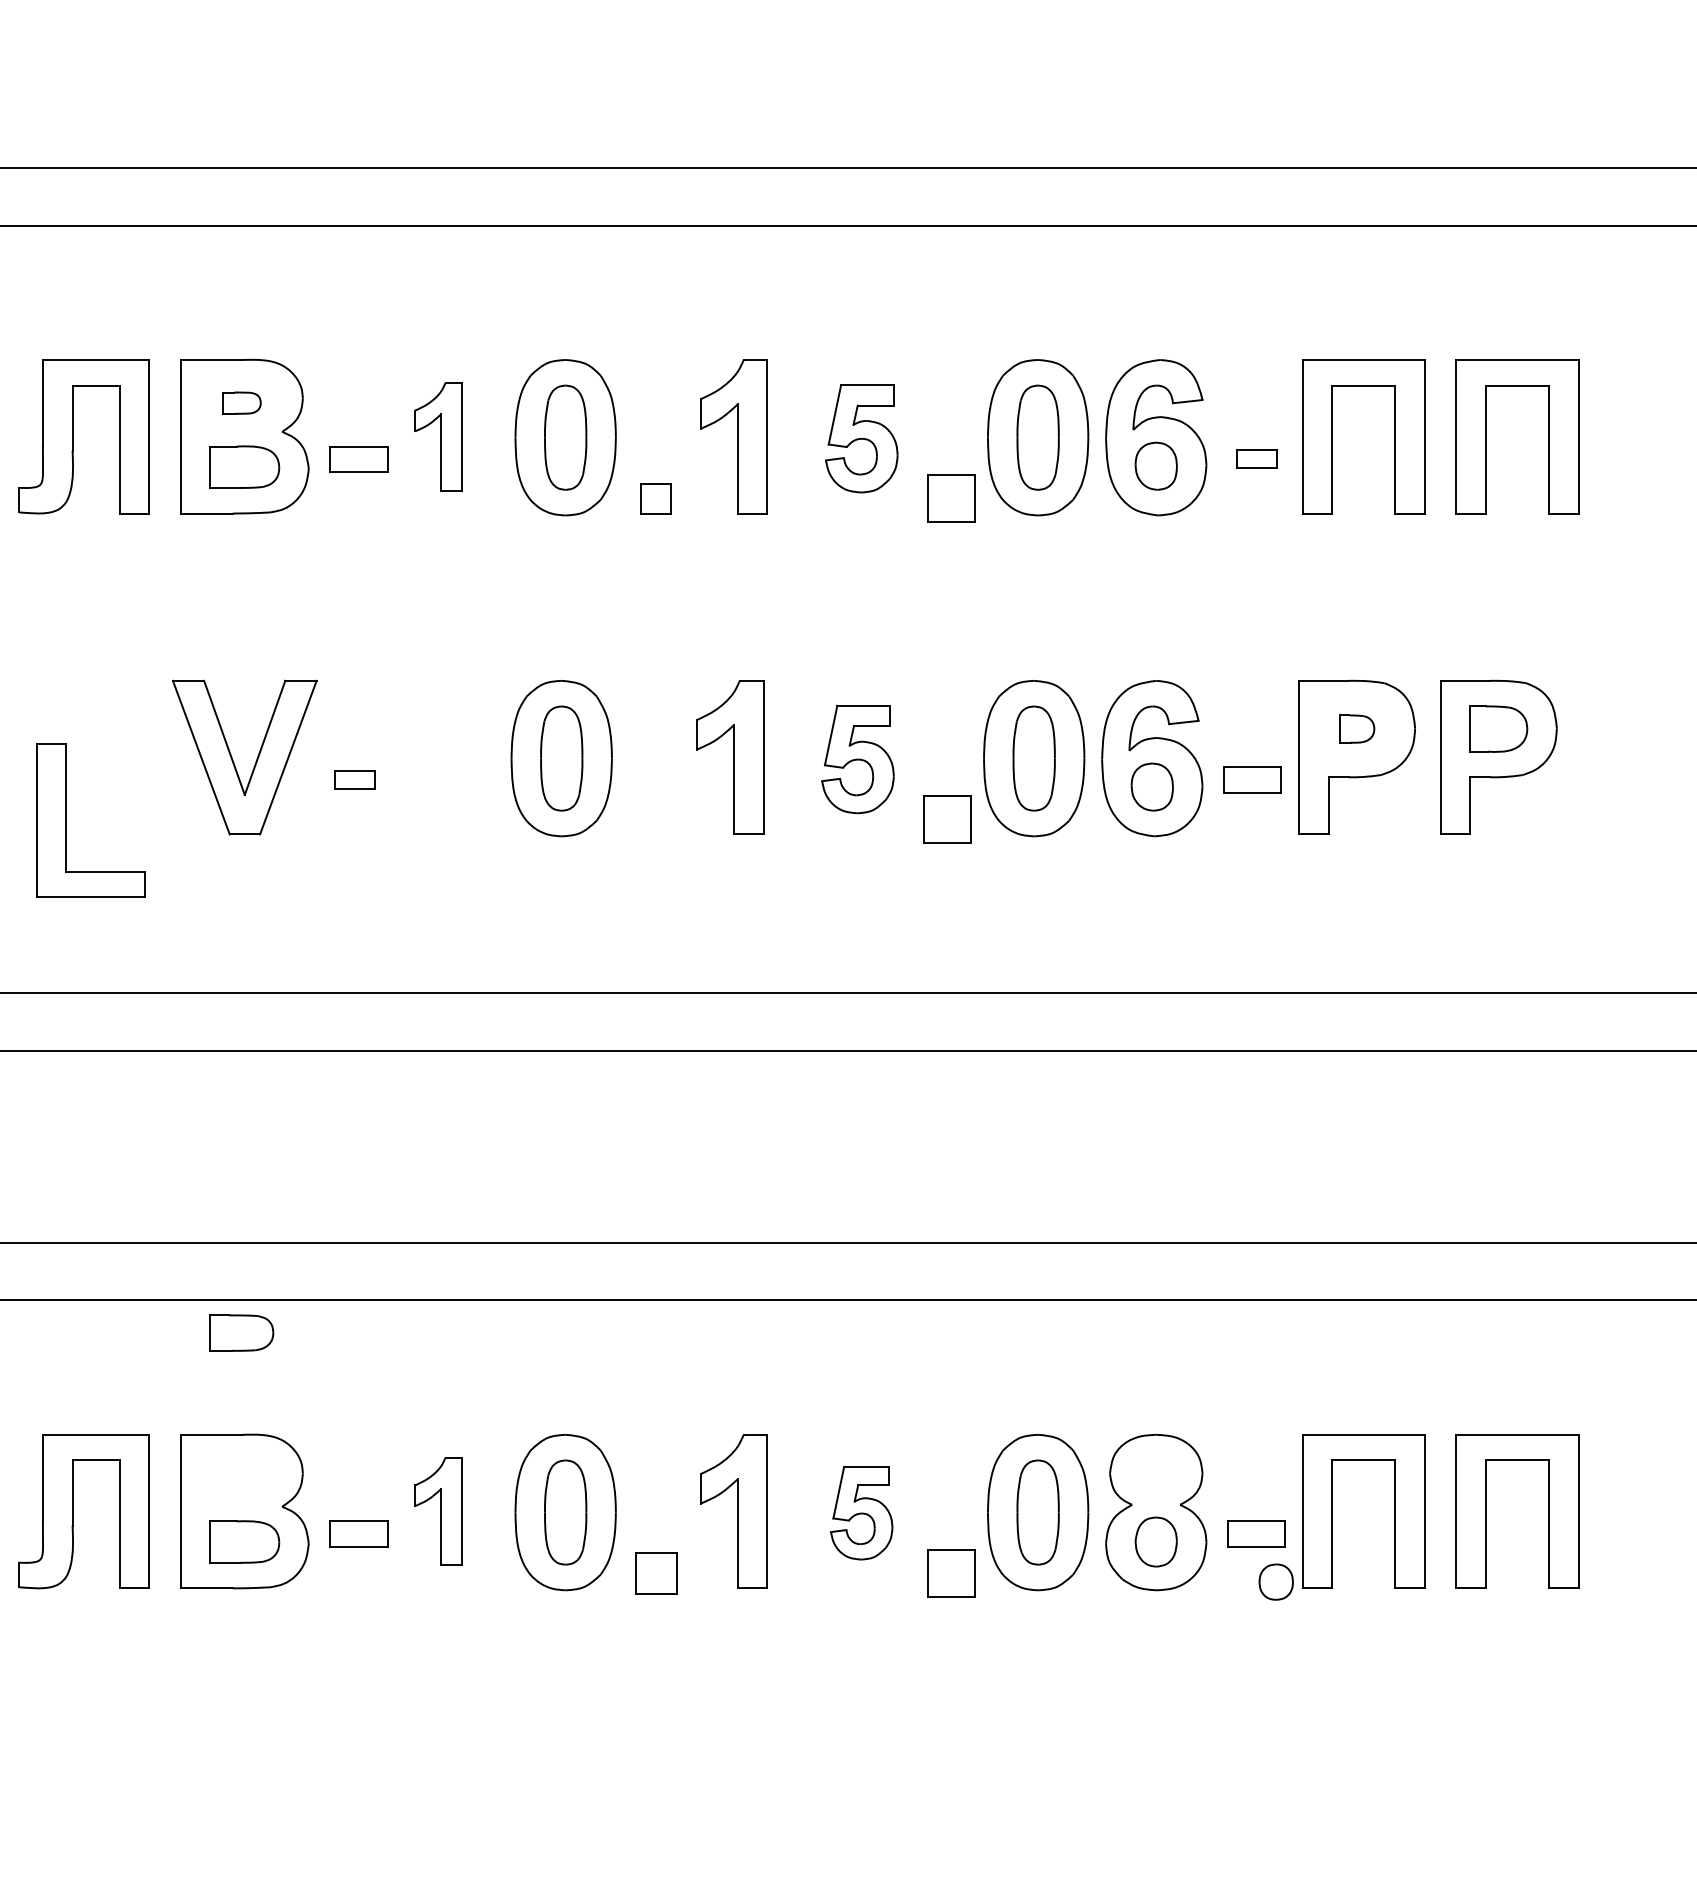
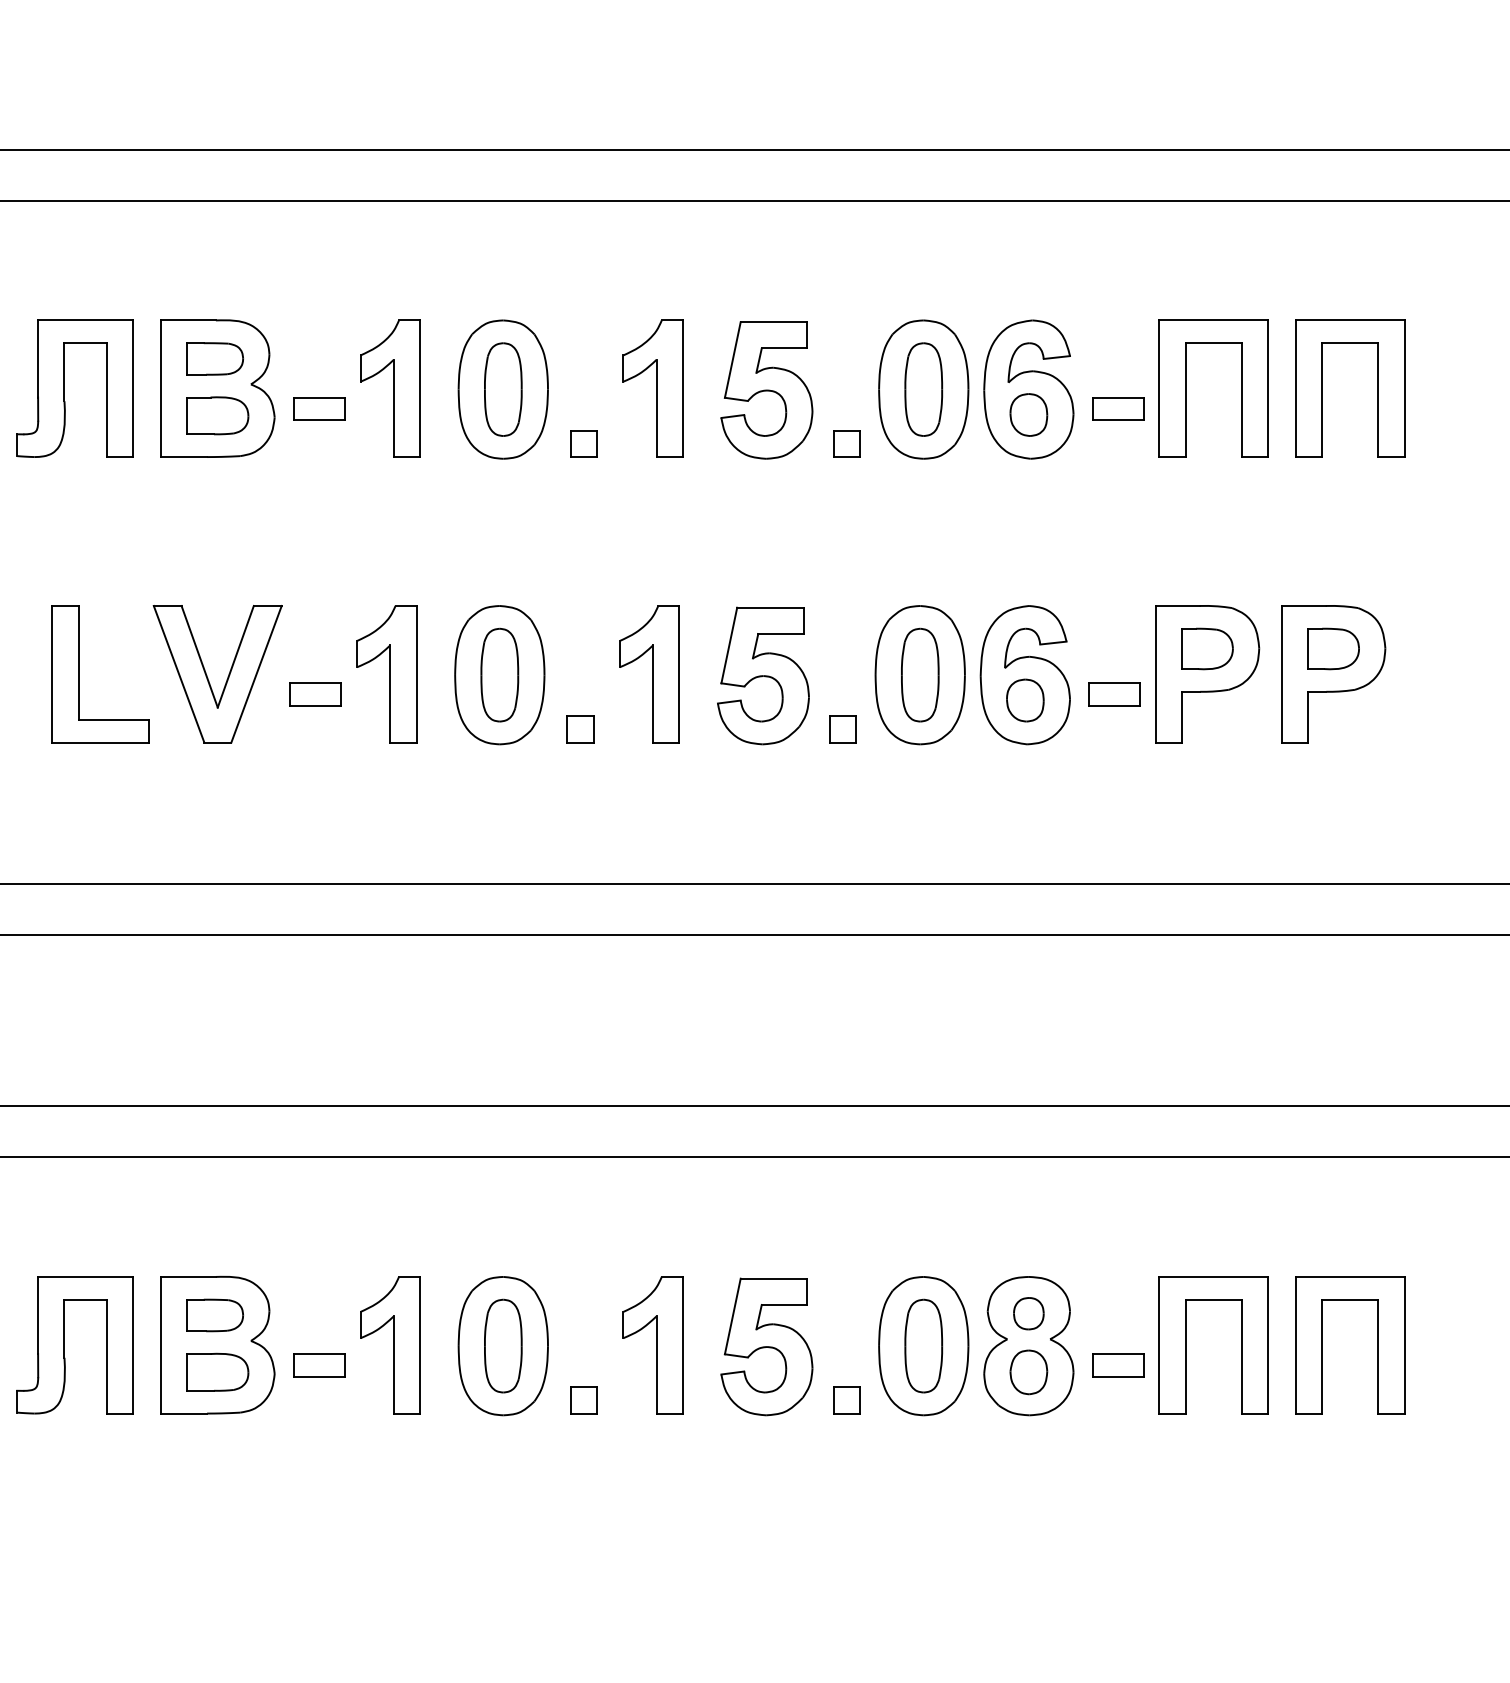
part: (241, 402) -> (214, 358), size x1.67
part: (438, 436) -> (390, 388), size x1.43
part: (861, 438) -> (766, 390), size x1.43
part: (1256, 459) -> (1118, 409), size x1.43
part: (951, 498) -> (846, 443), size x0.62
part: (1357, 728) -> (1207, 648), size x1.67
part: (434, 757) -> (386, 674), added
part: (857, 759) -> (763, 675), size x1.43
part: (355, 779) -> (316, 693), size x1.43
part: (652, 819) -> (580, 729), added
part: (947, 819) -> (843, 729), size x0.62
part: (66, 820) -> (78, 674), moved
part: (241, 1332) -> (214, 1314), moved
part: (438, 1511) -> (390, 1345), size x1.43
part: (861, 1513) -> (766, 1346), size x1.67
part: (655, 1573) -> (583, 1400), size x0.71
part: (951, 1573) -> (846, 1400), size x0.62
part: (1275, 1581) -> (1028, 1313), moved

